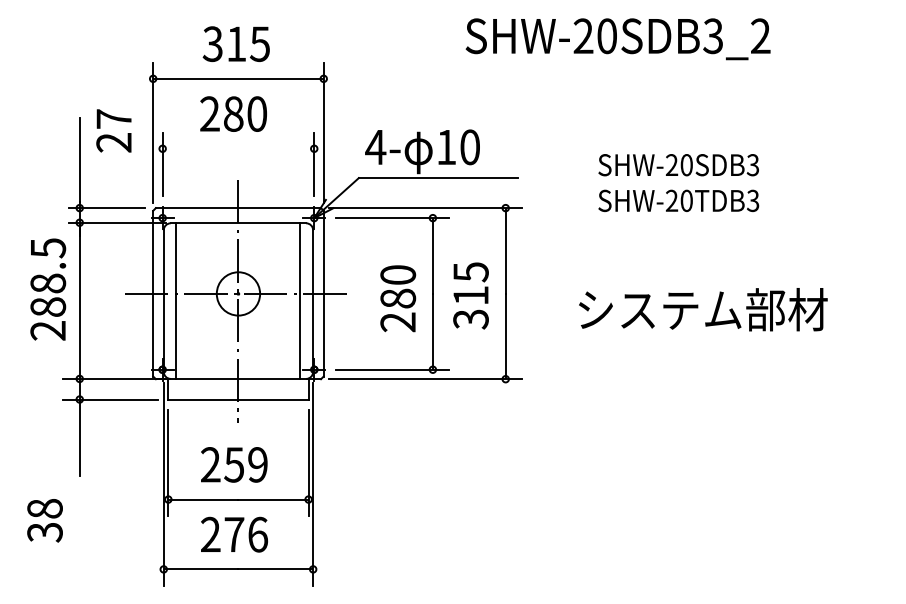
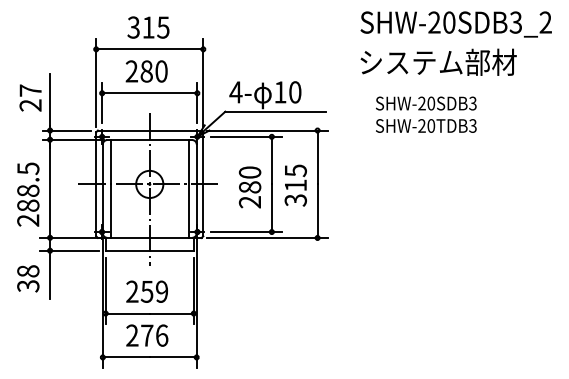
text: (617, 39) -> (455, 24), moved
text: (113, 130) -> (30, 97), moved
line: (238, 149) -> (149, 93), added
text: (48, 289) -> (28, 194), moved
text: (703, 308) -> (438, 61), moved
text: (45, 520) -> (28, 278), moved

